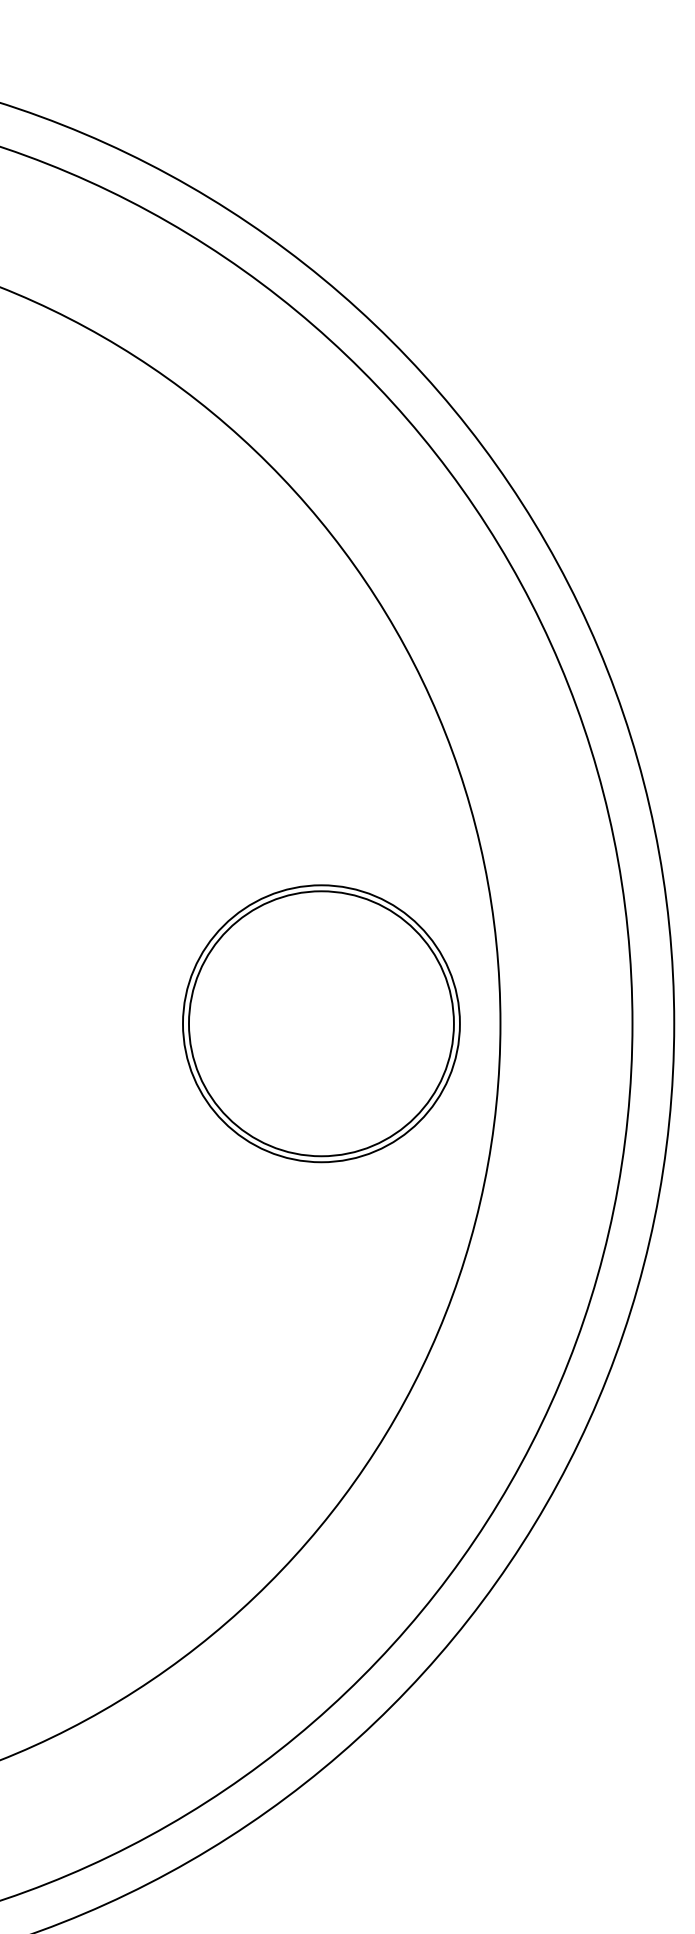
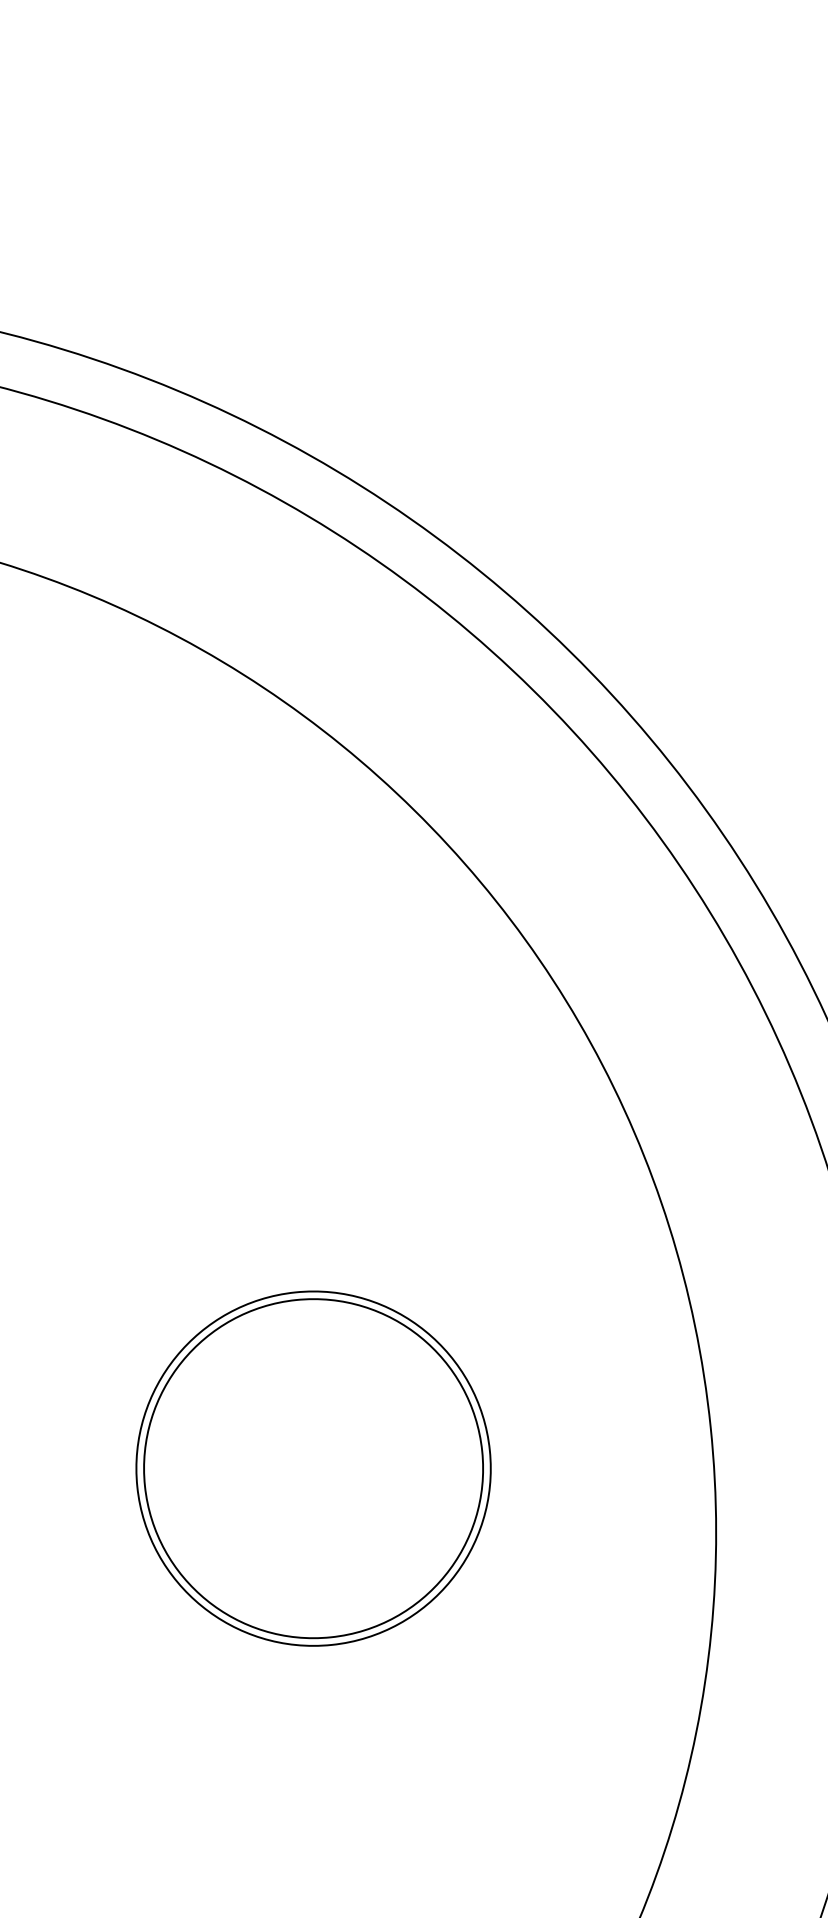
part: (321, 1023) -> (313, 1468), moved

